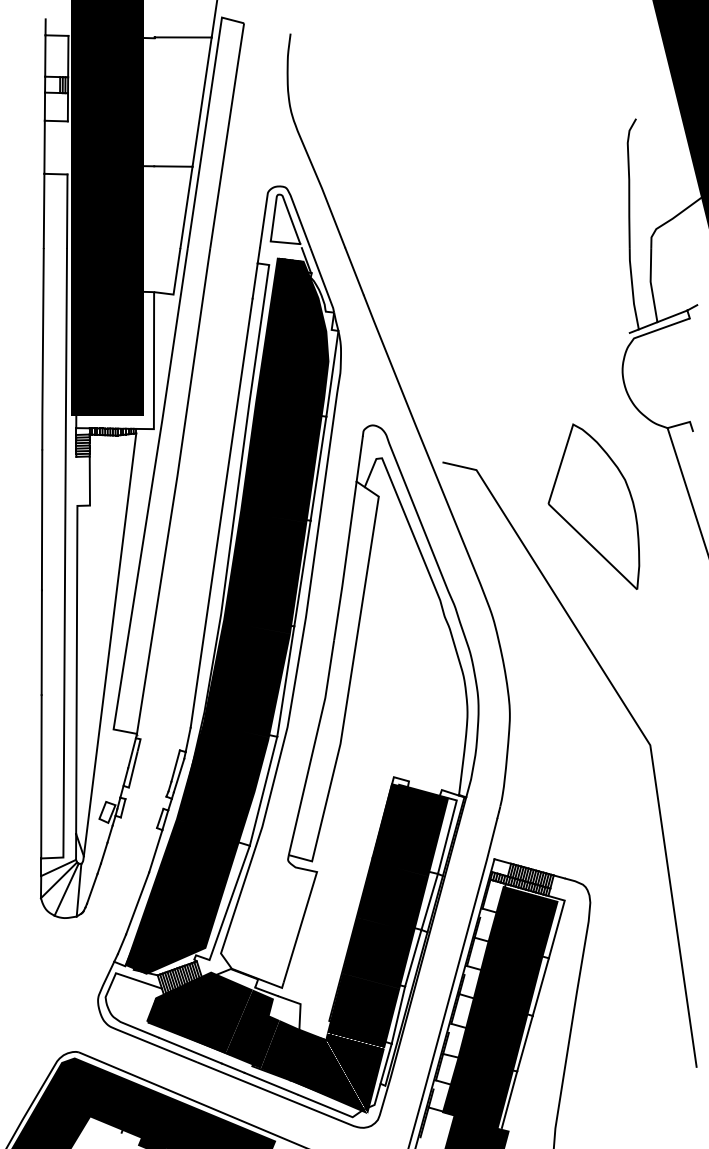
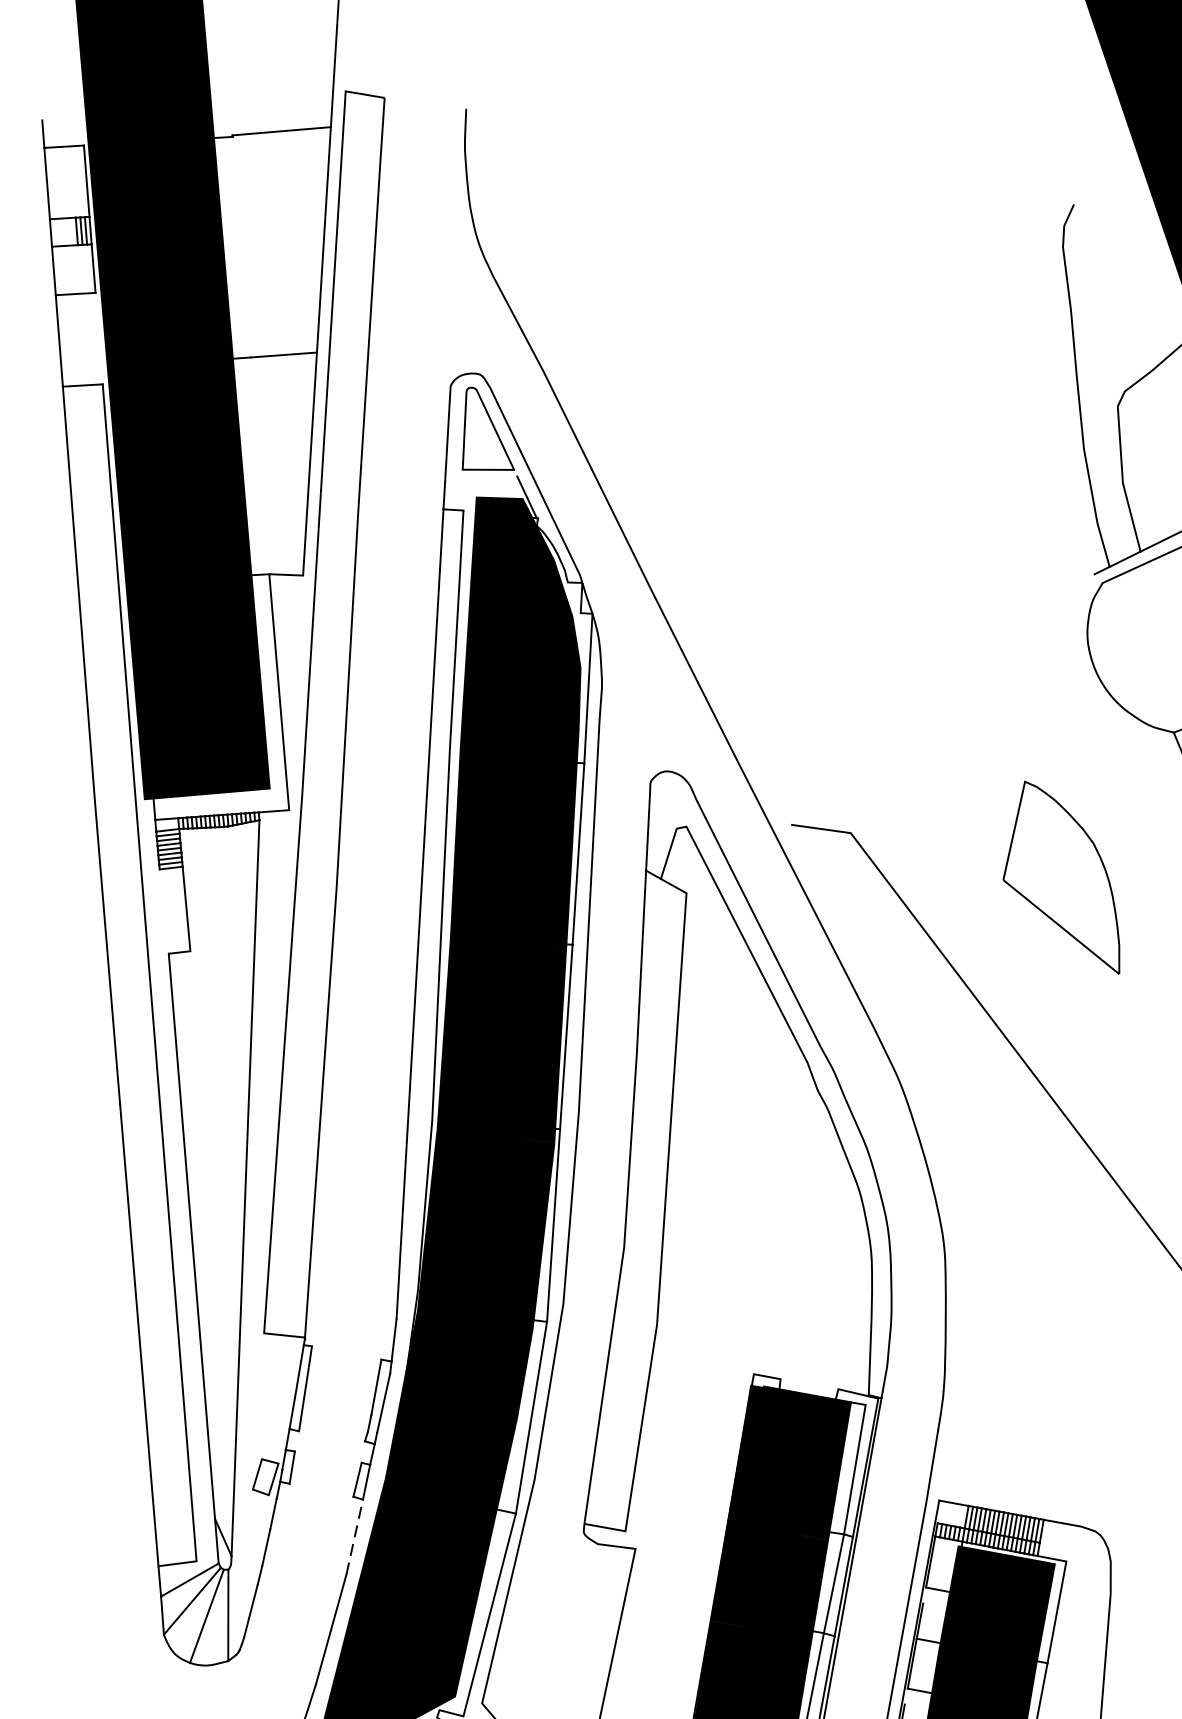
part: (593, 506) -> (1057, 878), size x0.7
line: (155, 850) -> (354, 1535), solid -> dashed

